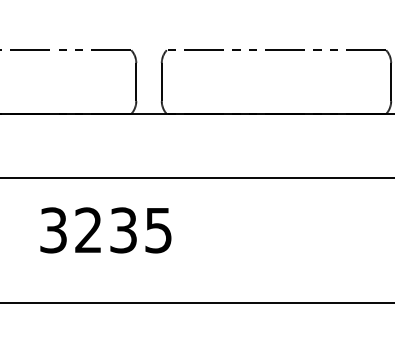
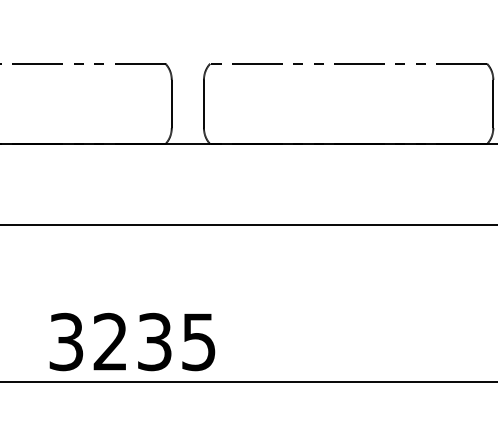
text: (105, 230) -> (132, 341), moved

